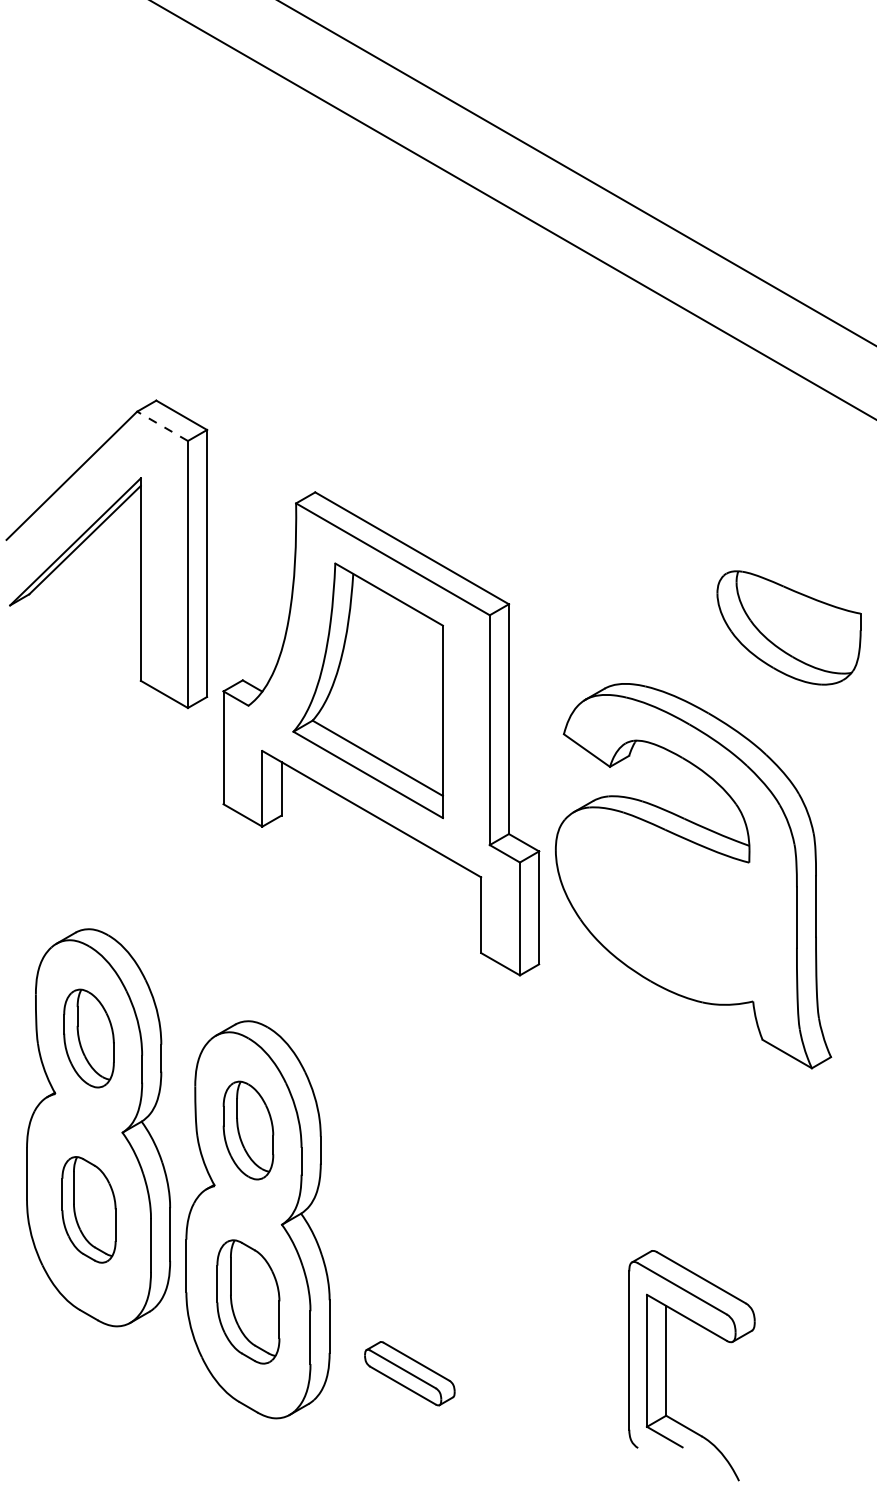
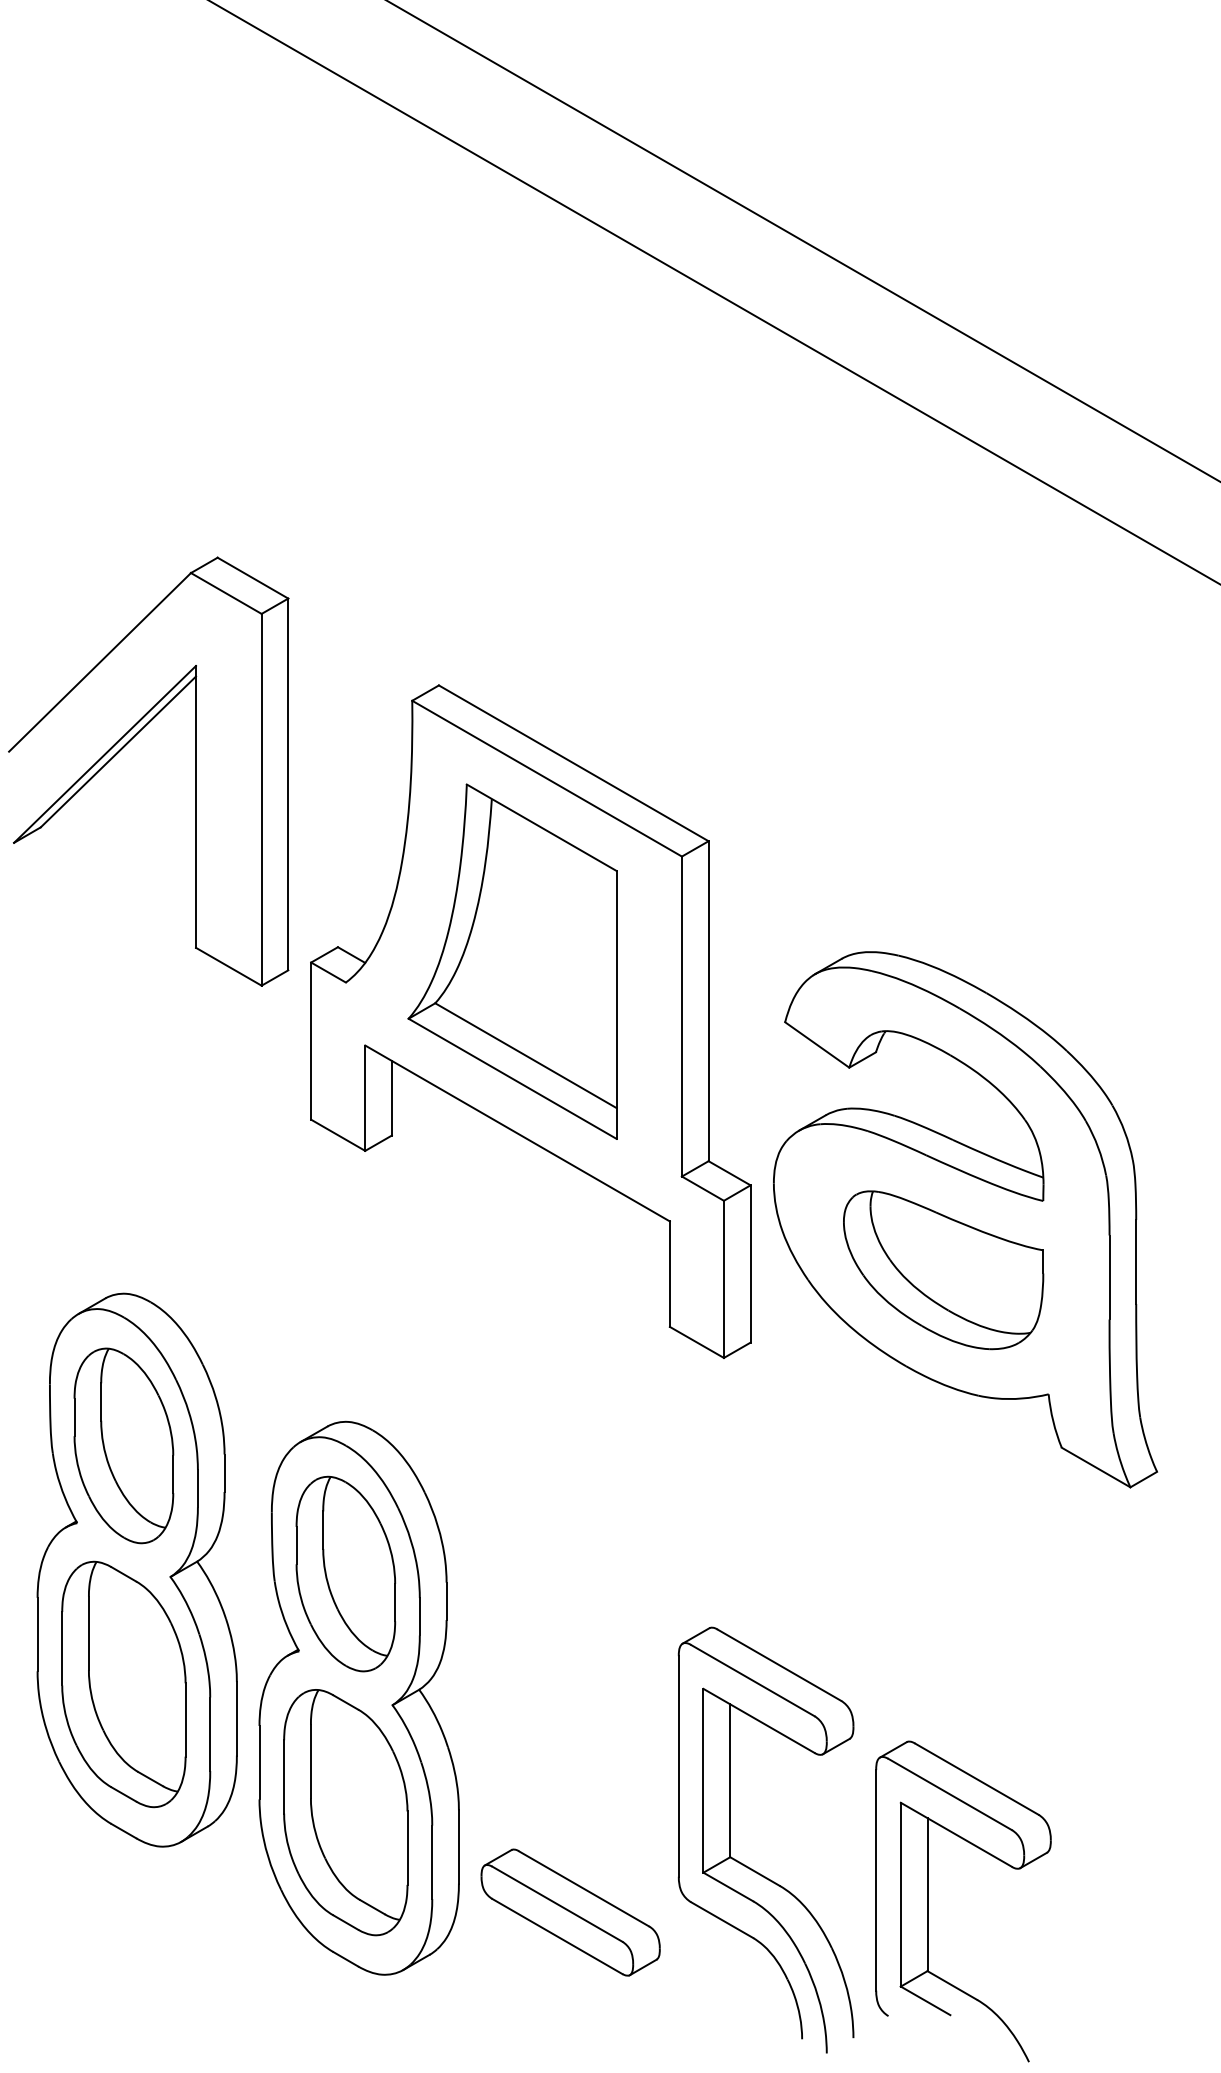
line: (162, 426) -> (226, 593), dashed -> solid
part: (788, 628) -> (943, 1270), moved
part: (88, 1038) -> (123, 1445), size x1.43
part: (248, 1130) -> (345, 1573), size x1.43
part: (88, 1209) -> (123, 1684), size x1.67
part: (248, 1301) -> (345, 1812), size x1.43
part: (539, 1341) -> (750, 1867), added
part: (409, 1373) -> (570, 1912), size x1.43

